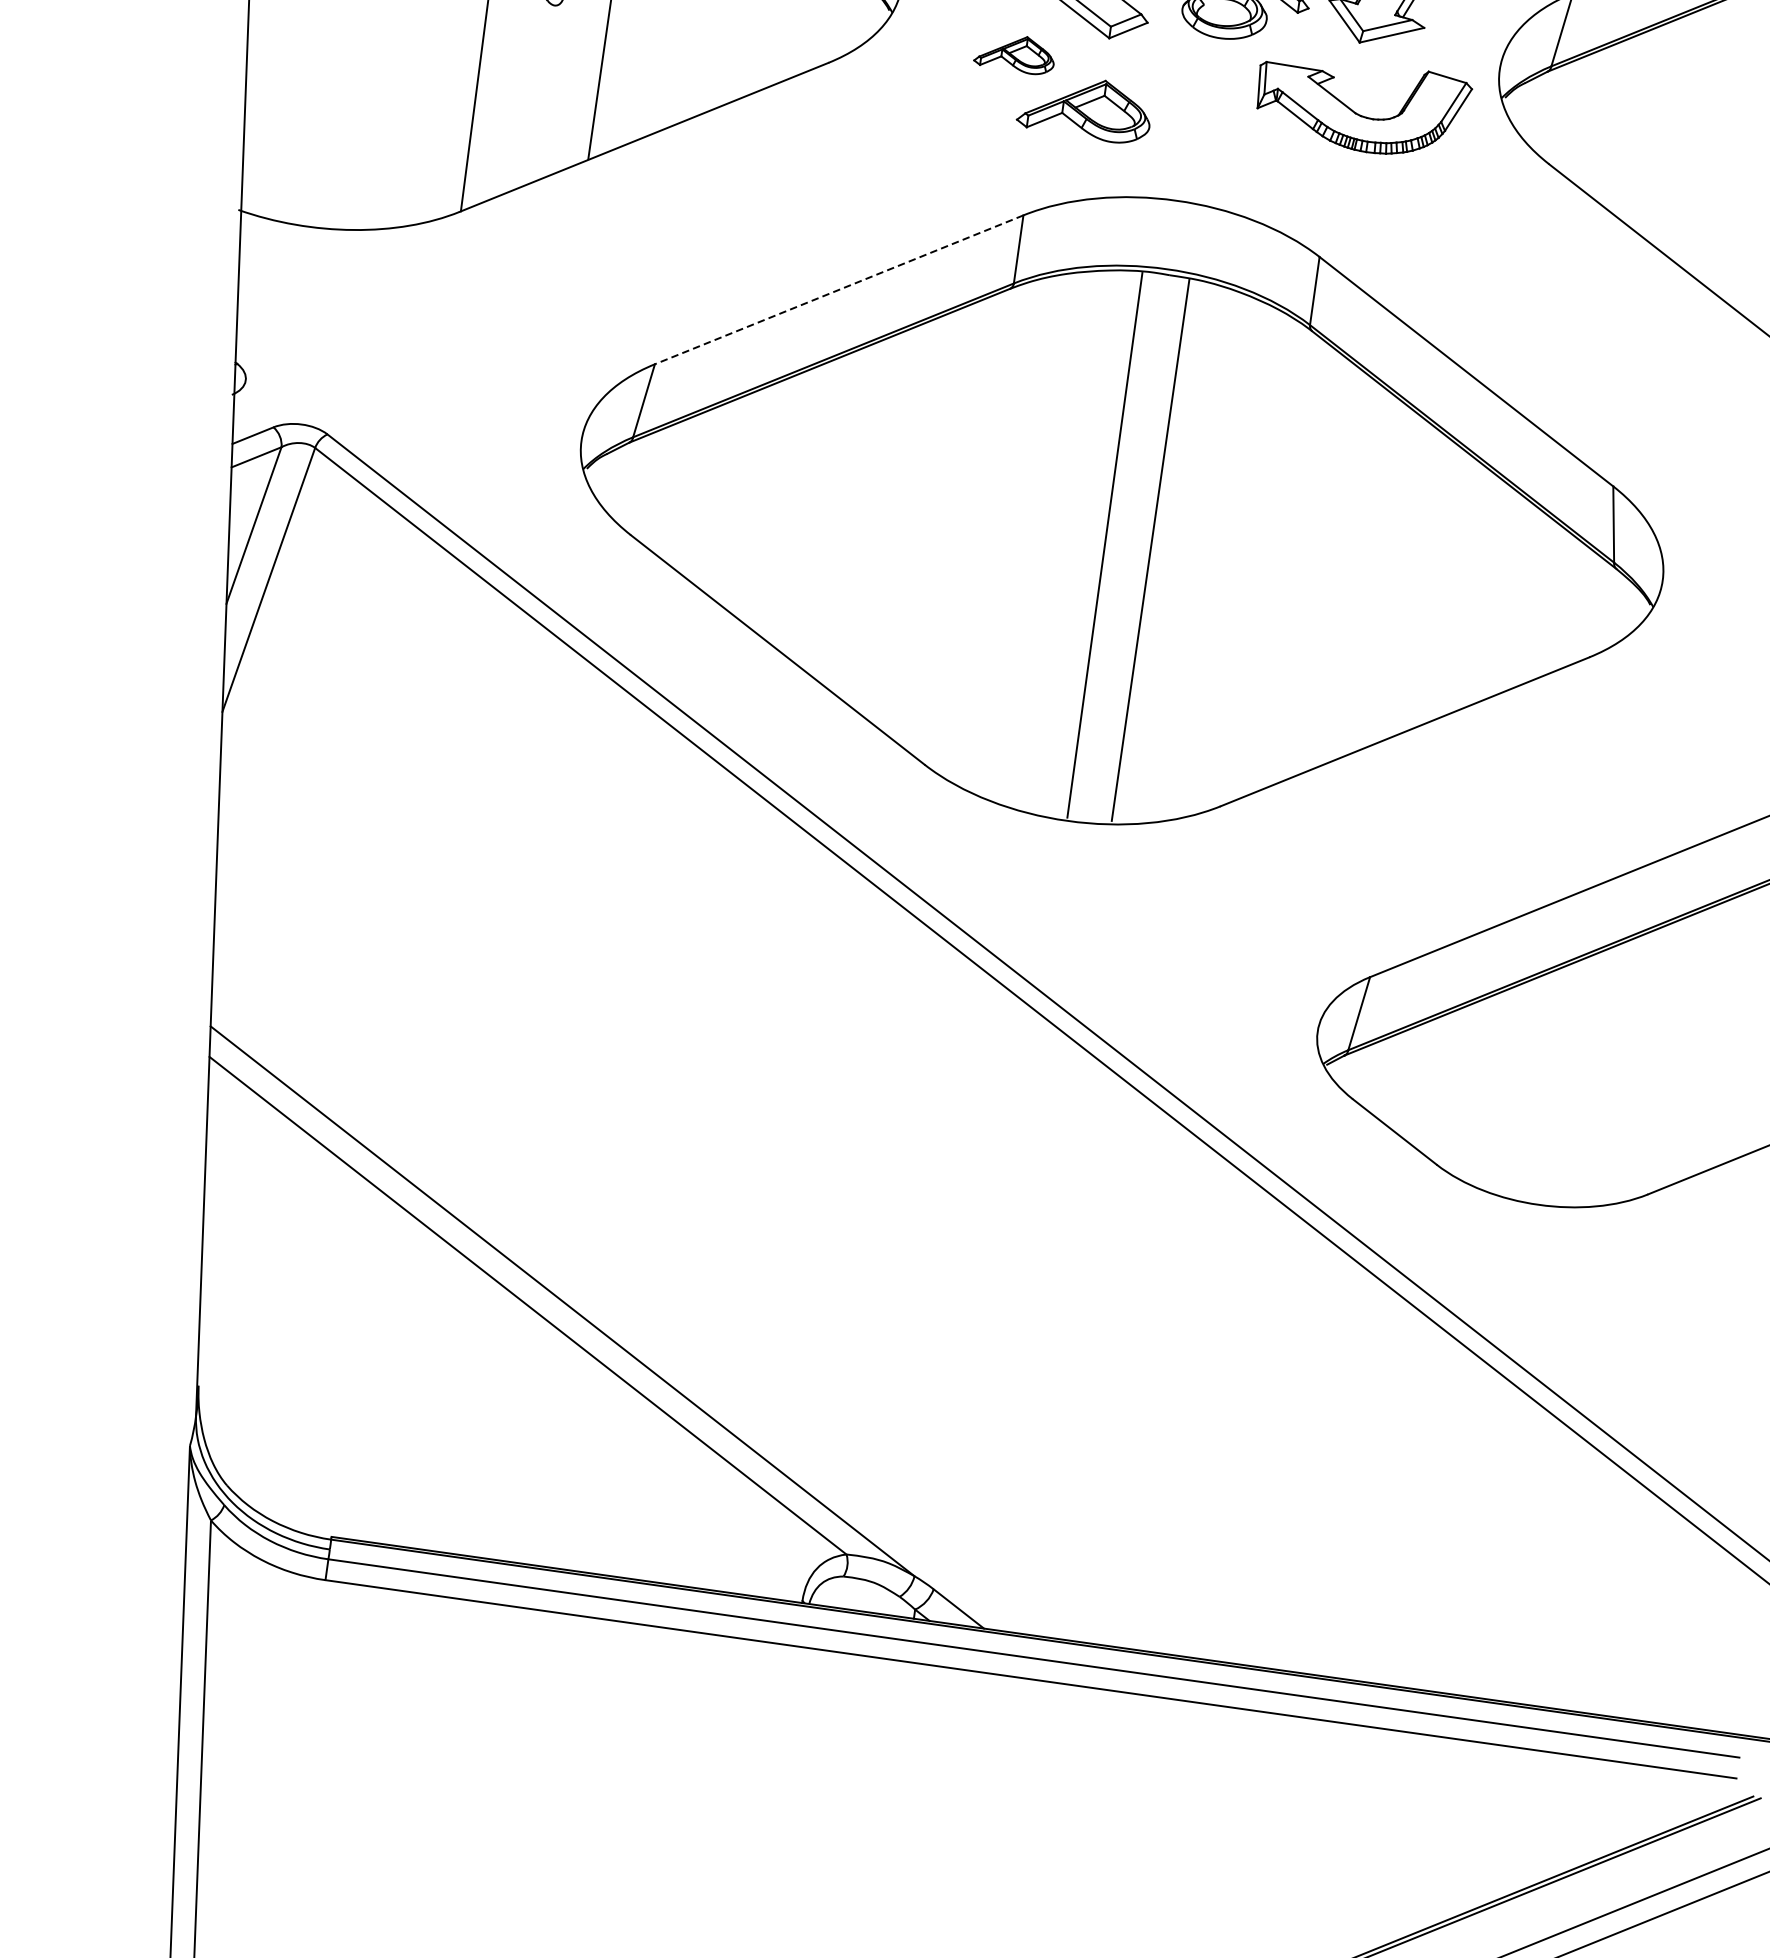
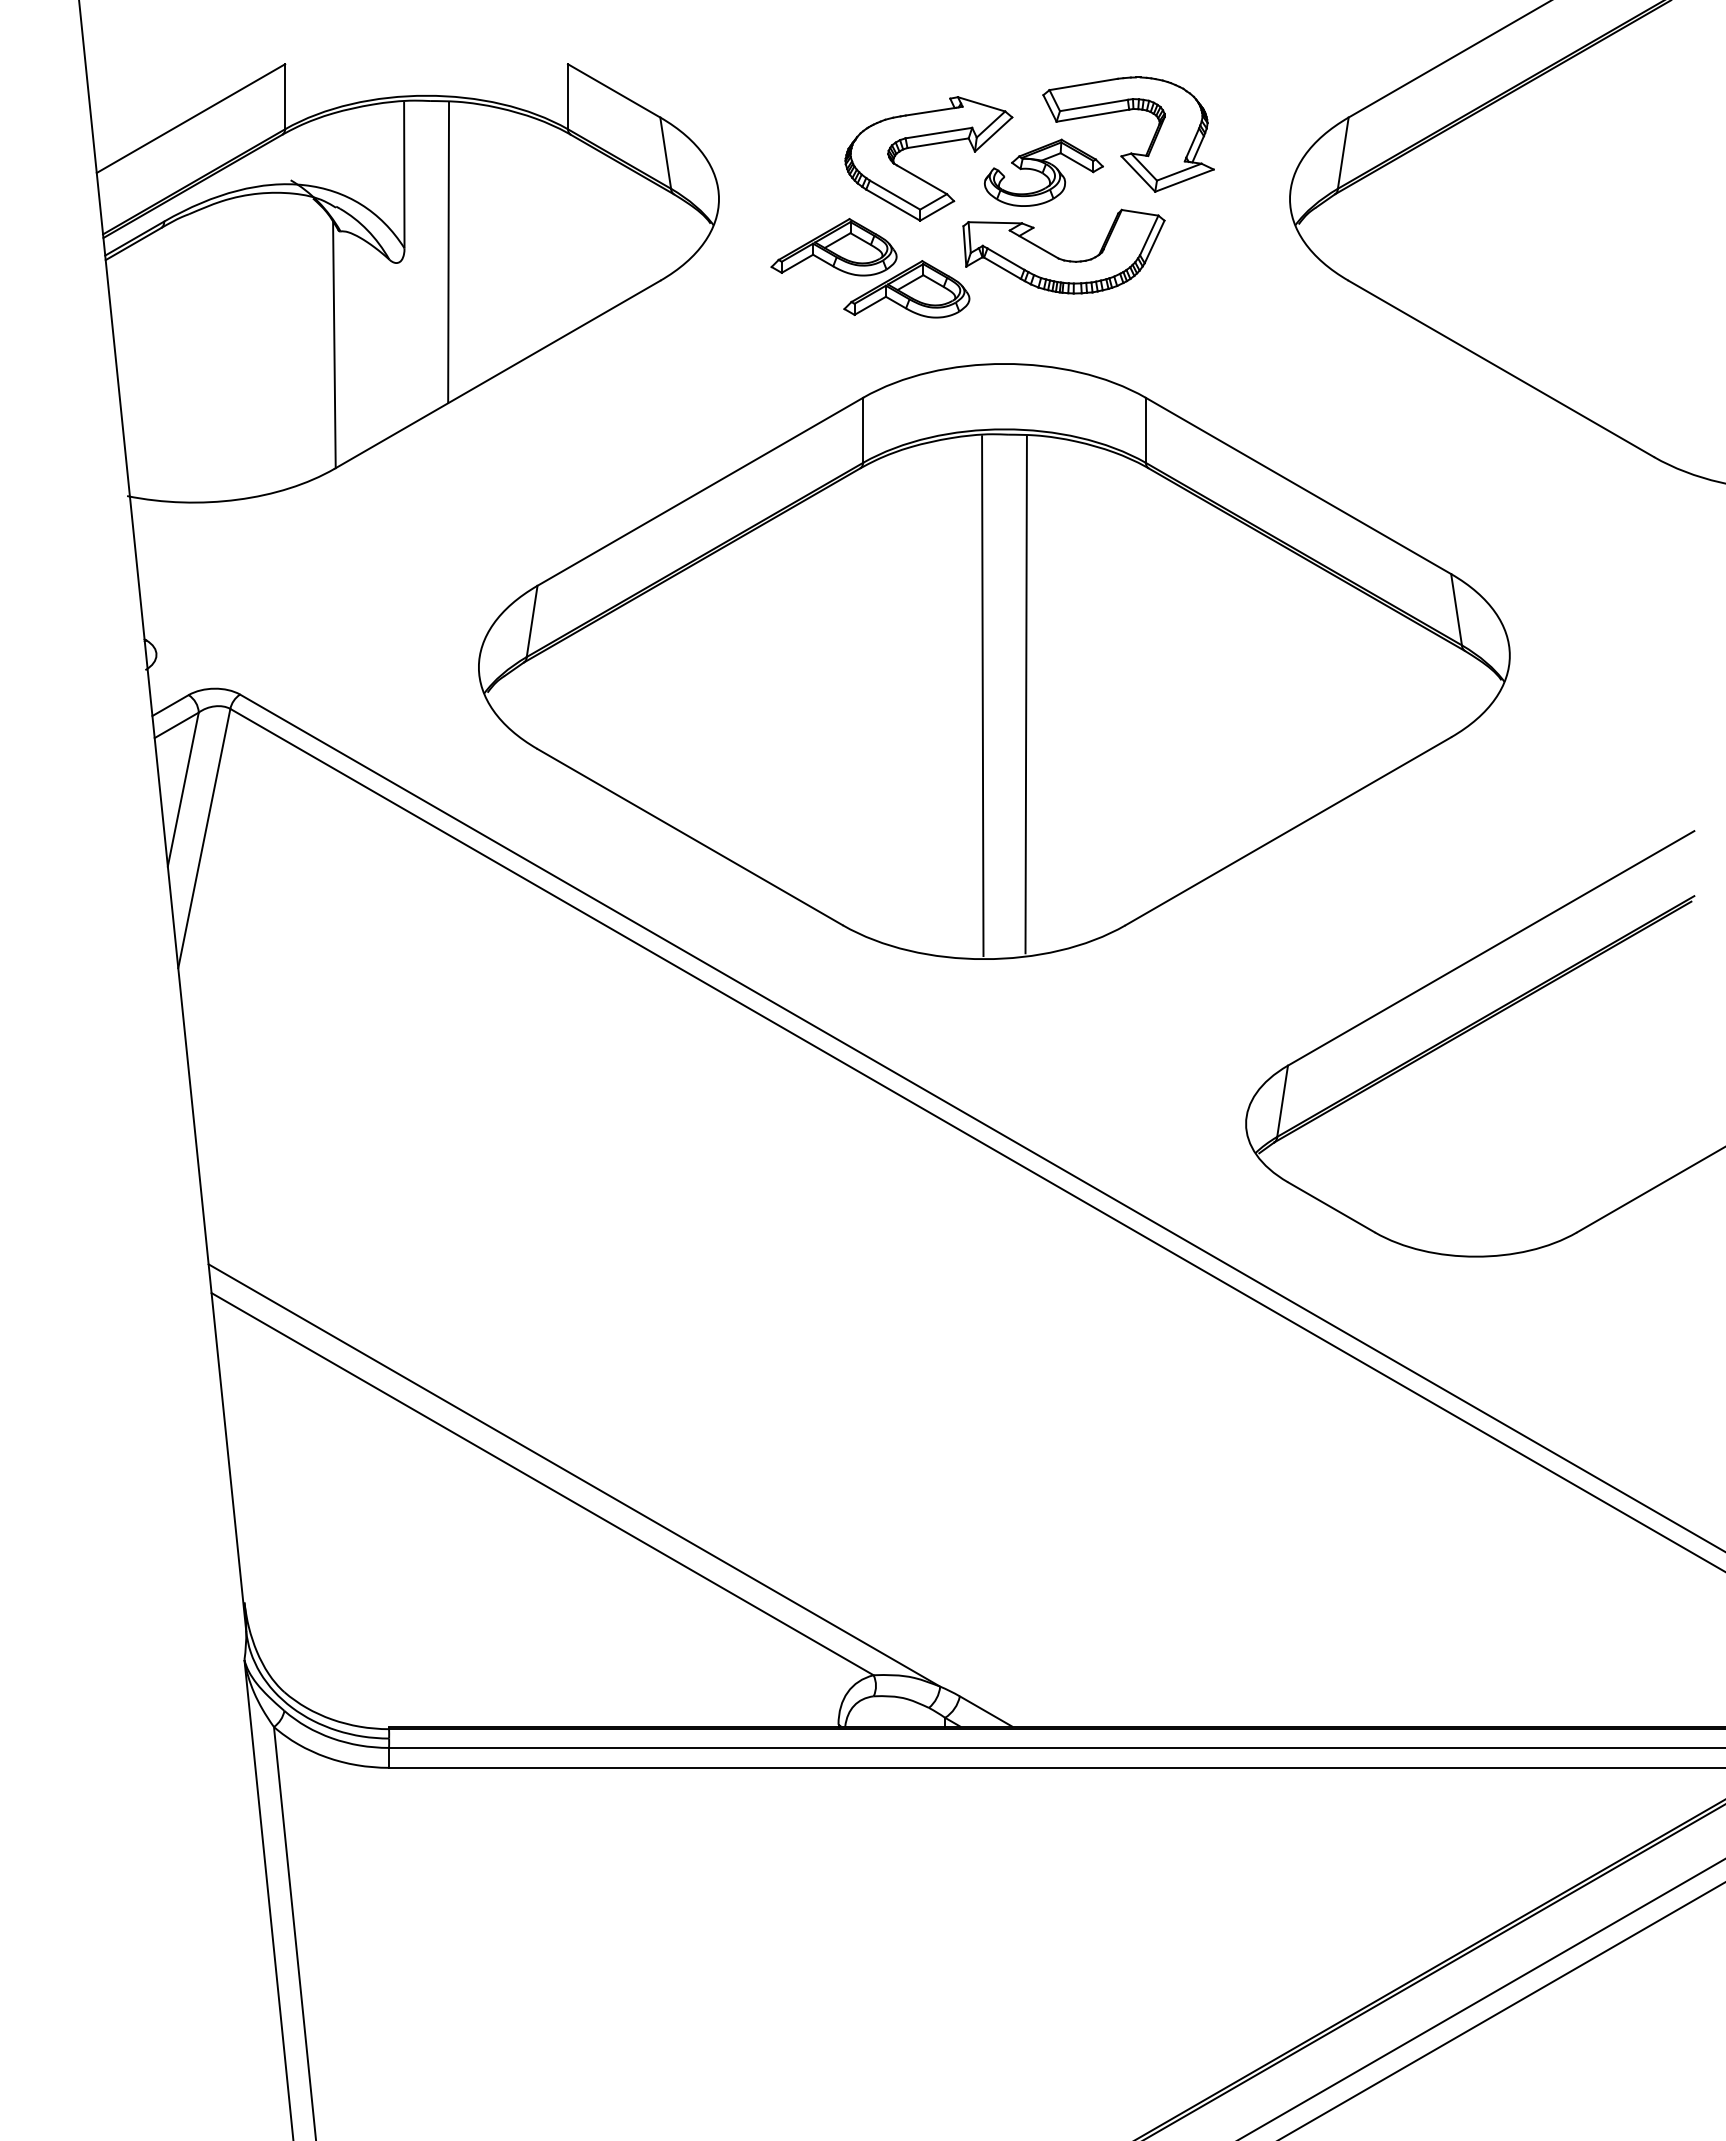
part: (1014, 53) -> (833, 247), size x1.67
part: (1359, 113) -> (1062, 258), moved
line: (839, 289) -> (700, 491), dashed -> solid

